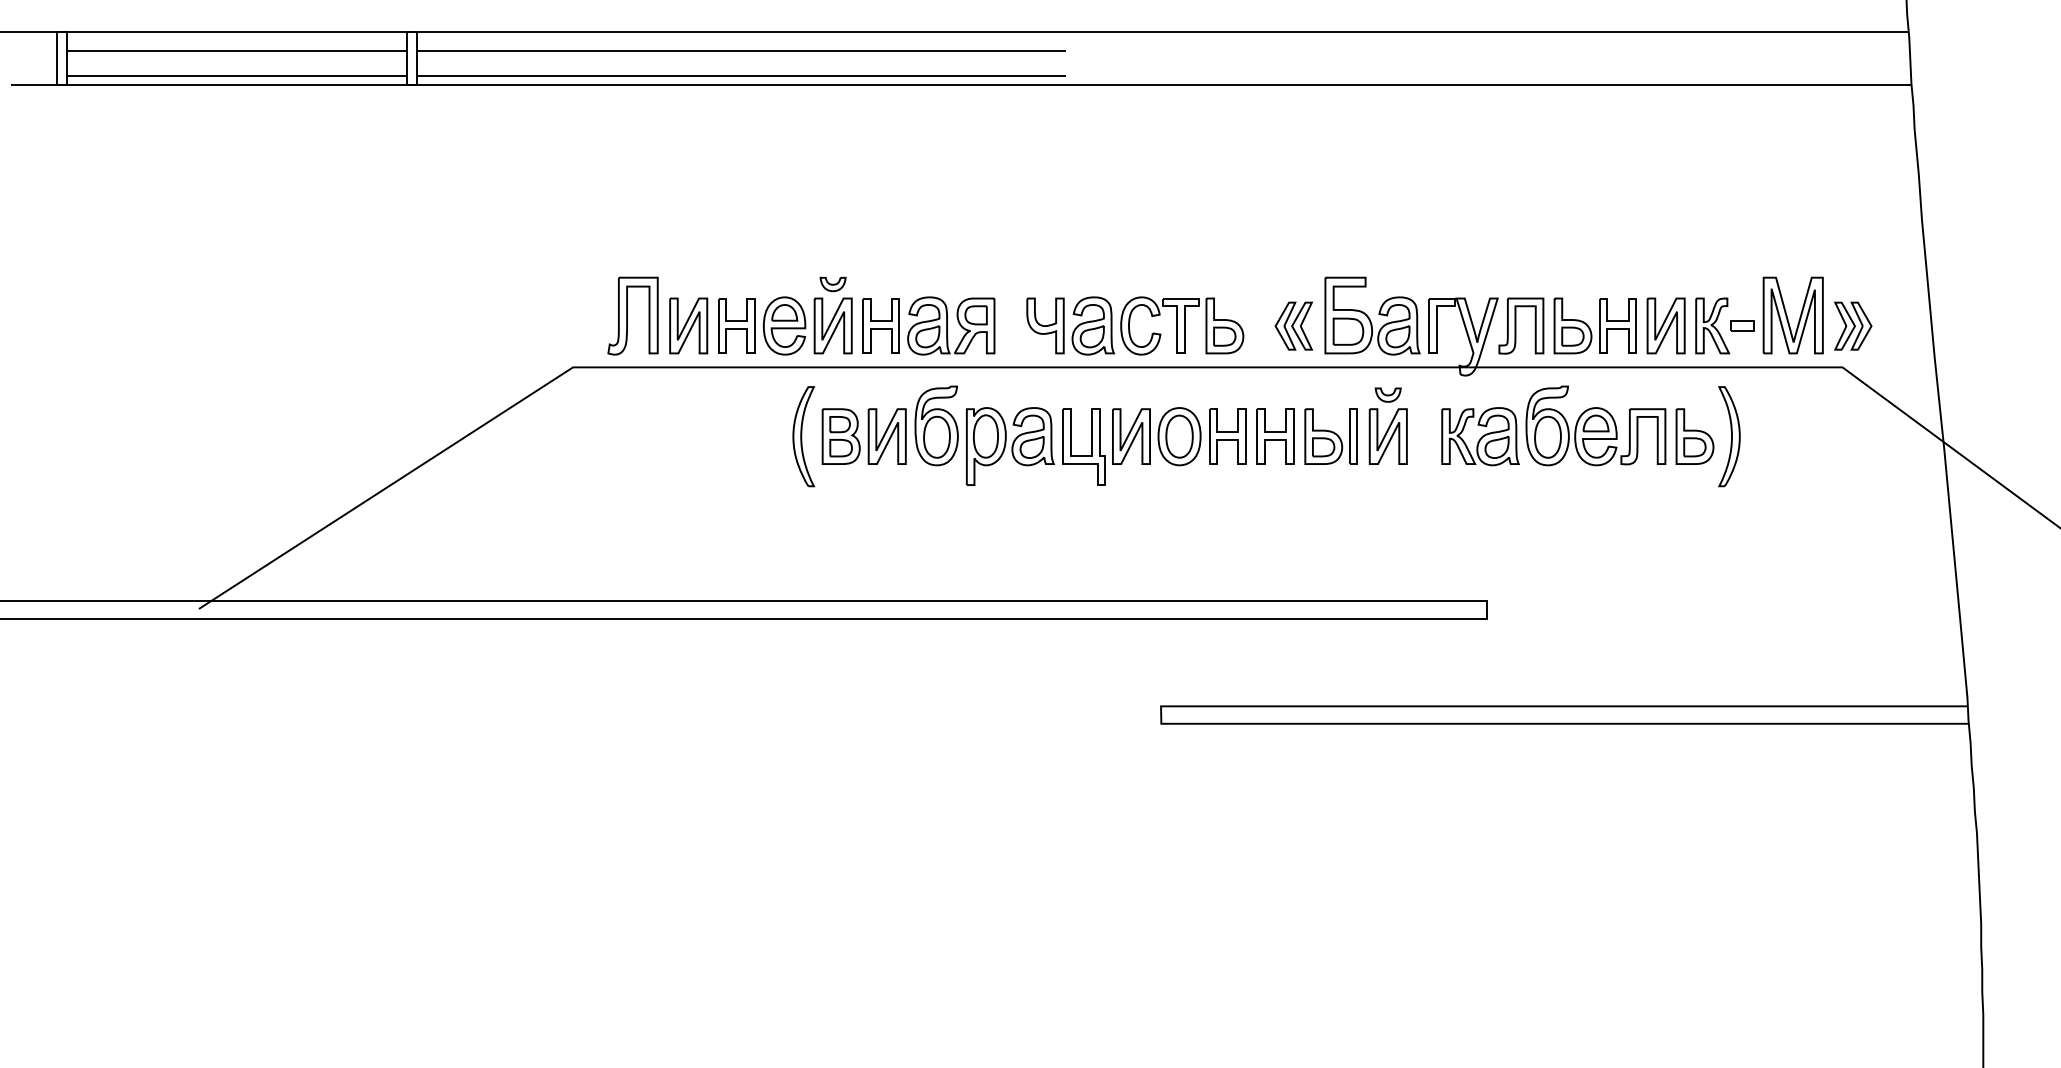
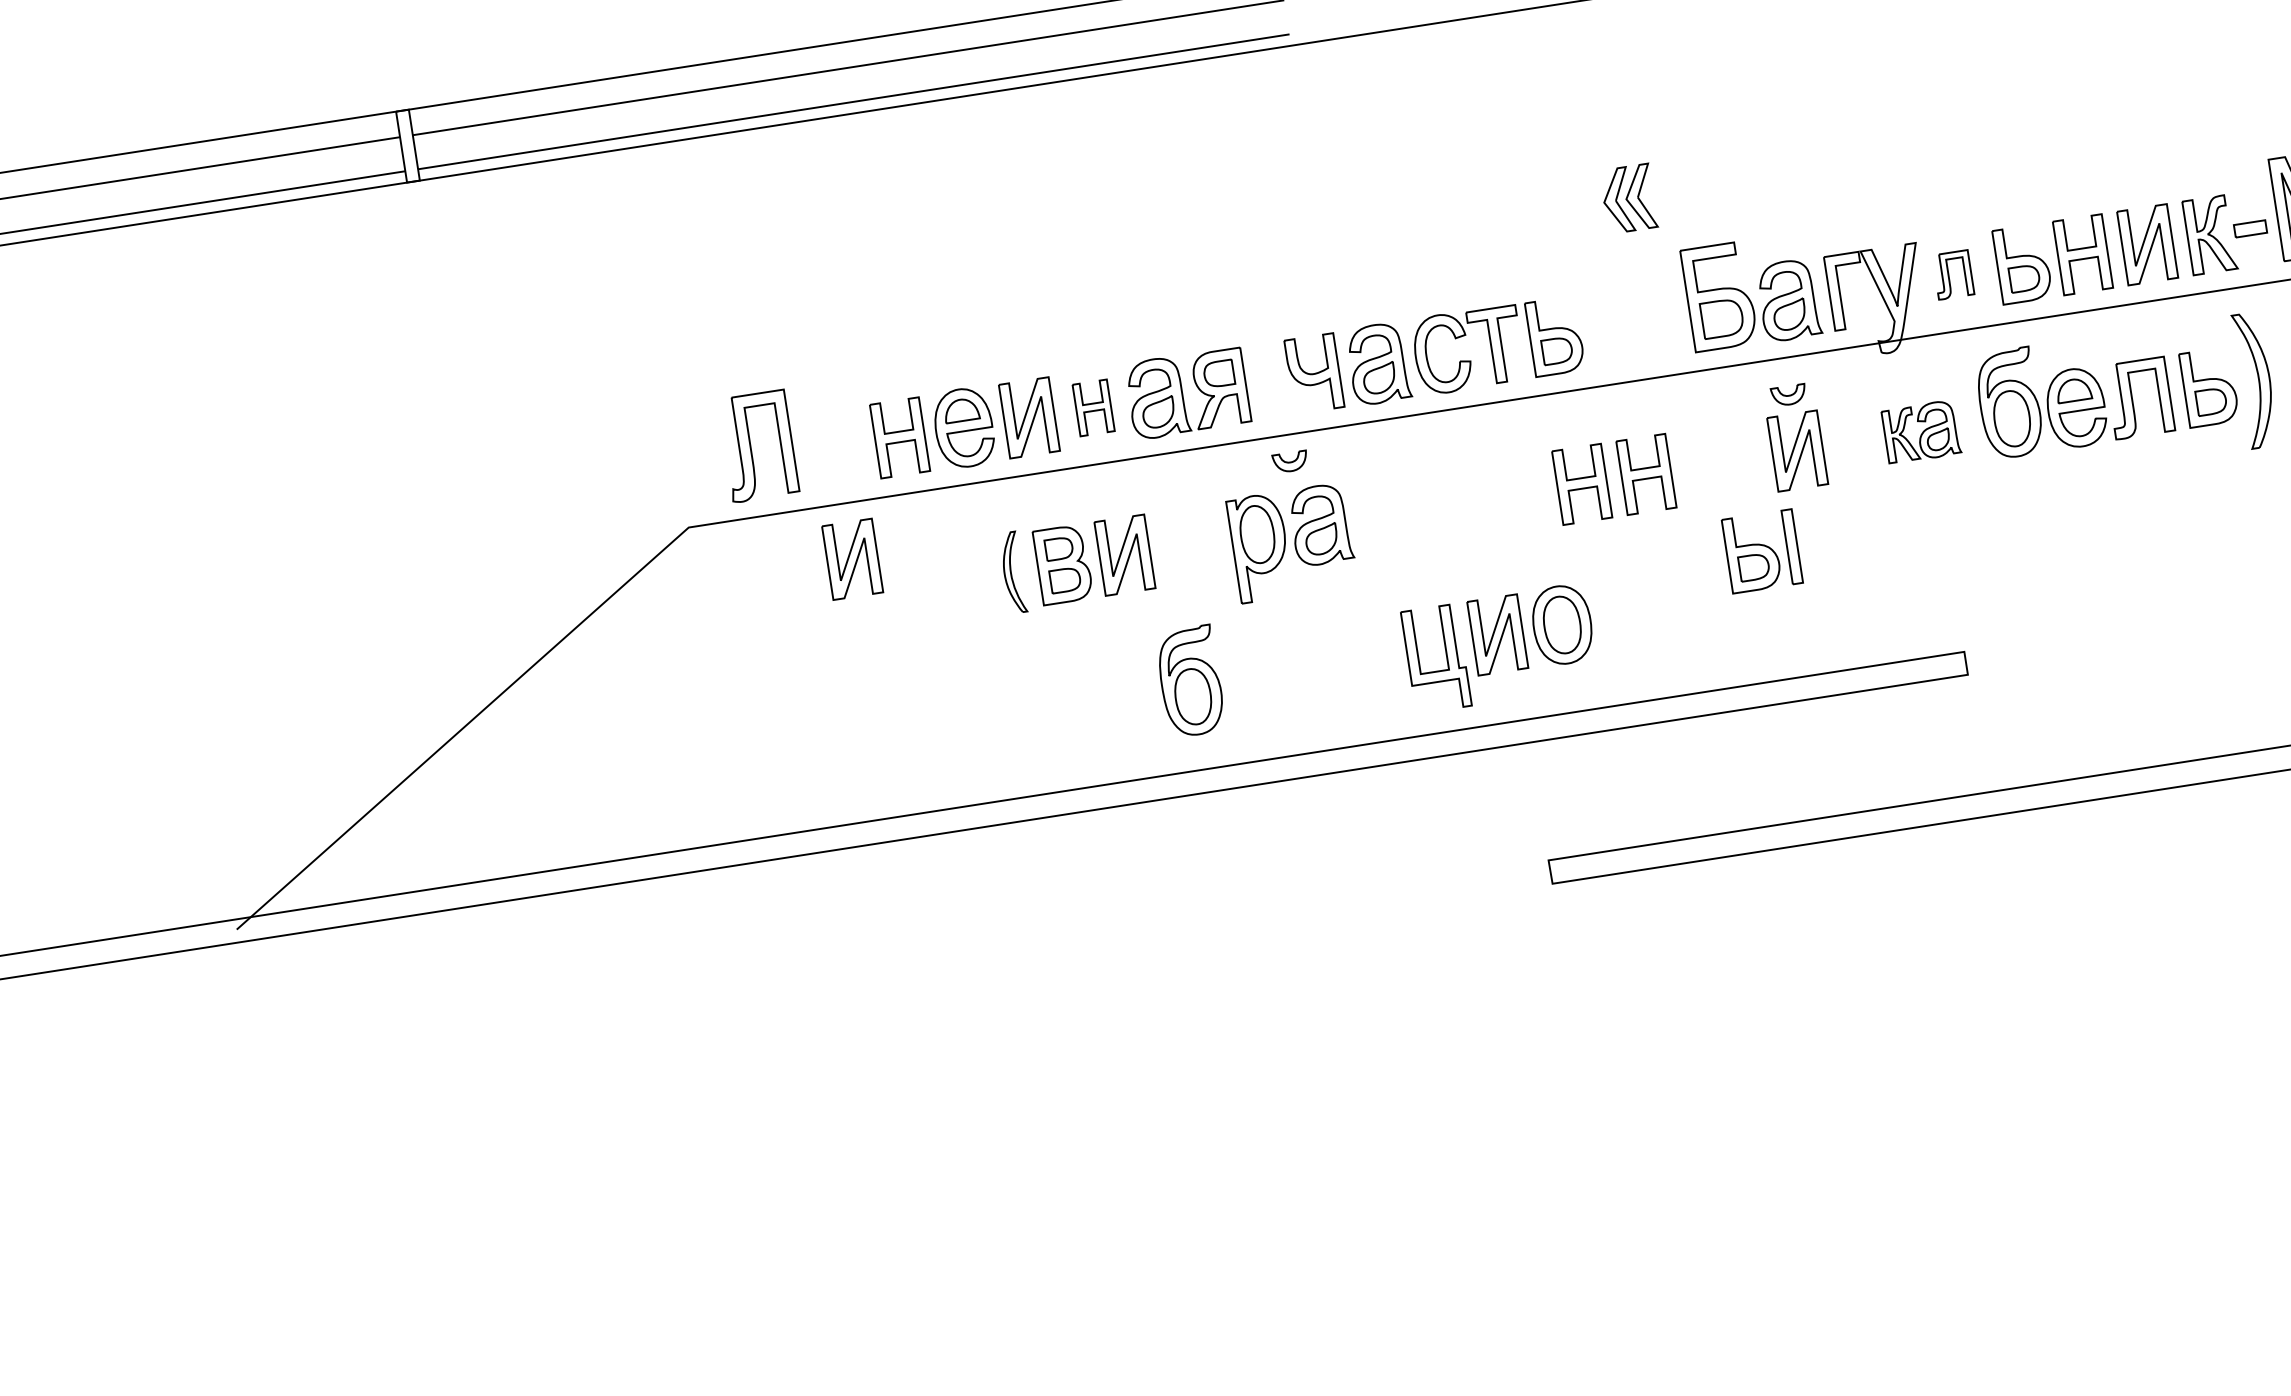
part: (832, 284) -> (1289, 462), moved
part: (688, 325) -> (852, 558), moved
part: (880, 325) -> (1092, 407), size x0.7
part: (1293, 325) -> (1628, 198), moved
part: (1521, 325) -> (1953, 274), size x0.6
part: (936, 425) -> (1190, 681), moved
part: (803, 436) -> (1012, 572), size x0.6
part: (1330, 436) -> (1761, 551), moved
part: (1480, 436) -> (1921, 431), size x0.7
part: (1131, 446) -> (1499, 648), moved

